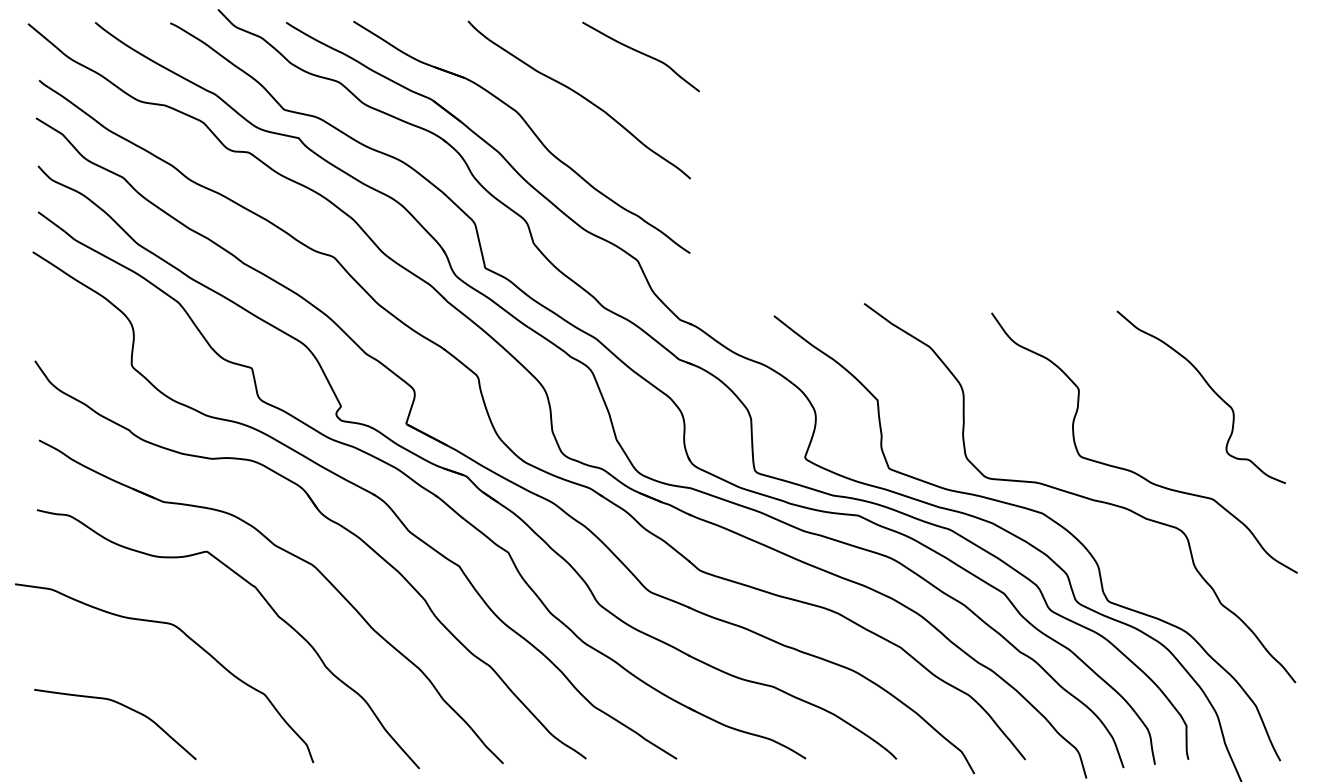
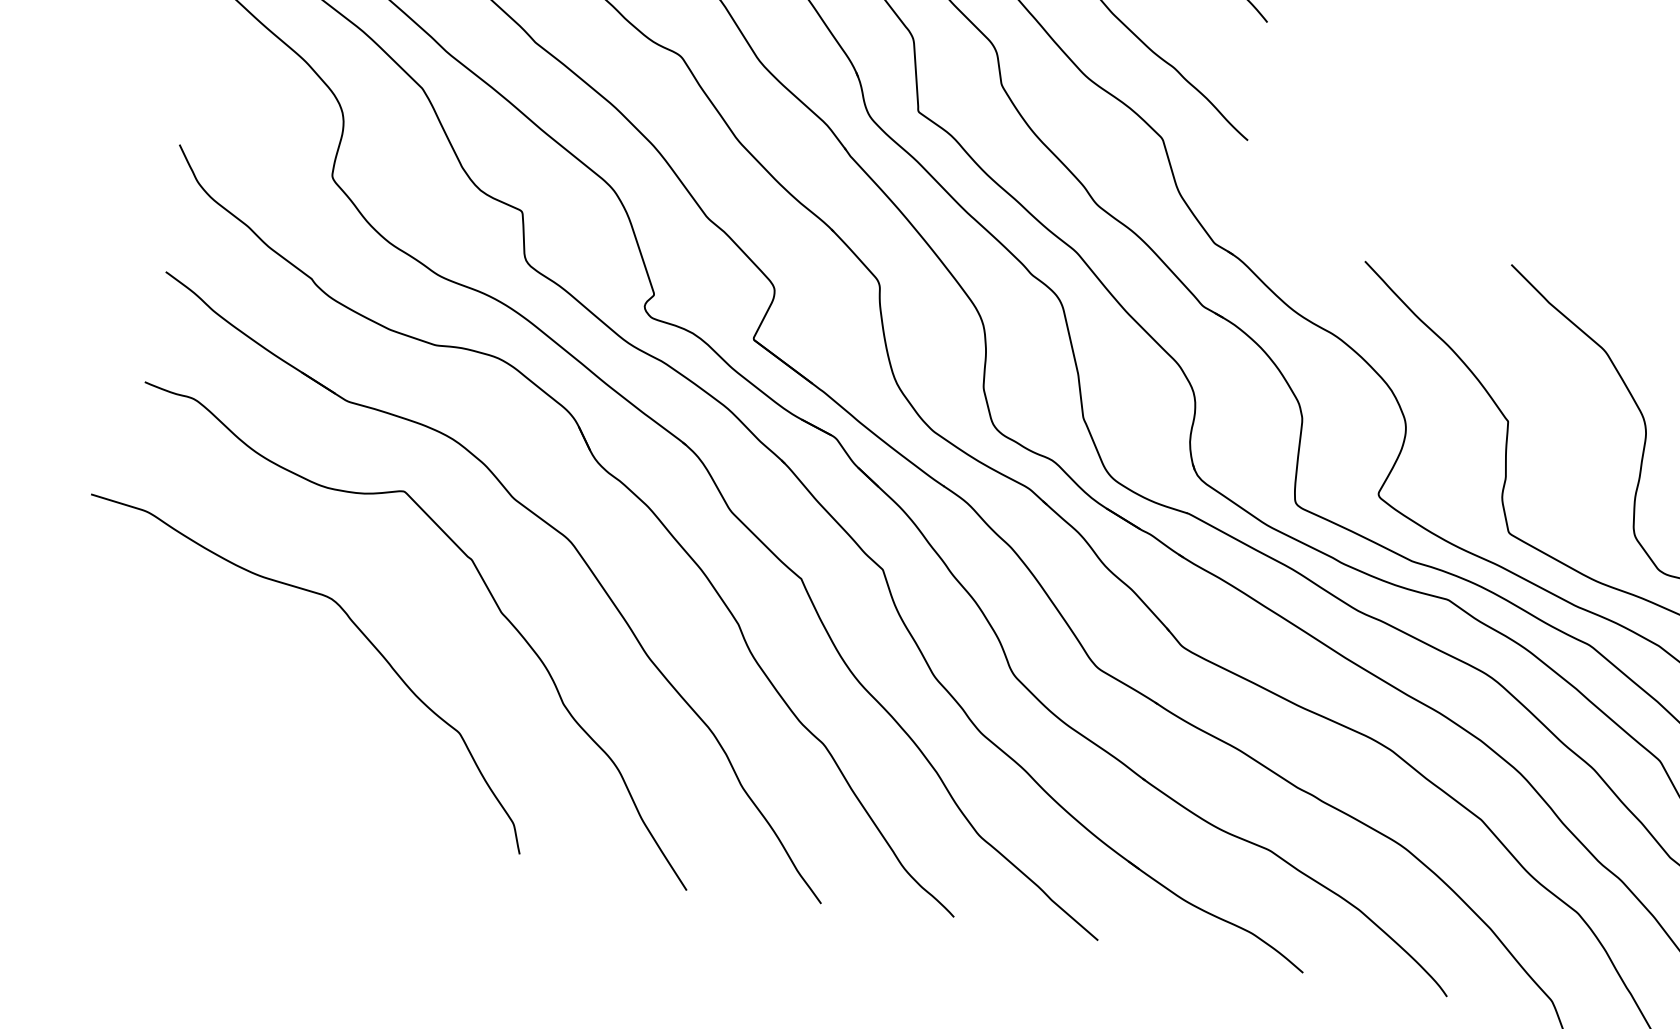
curve: (123, 706) -> (232, 716), removed

